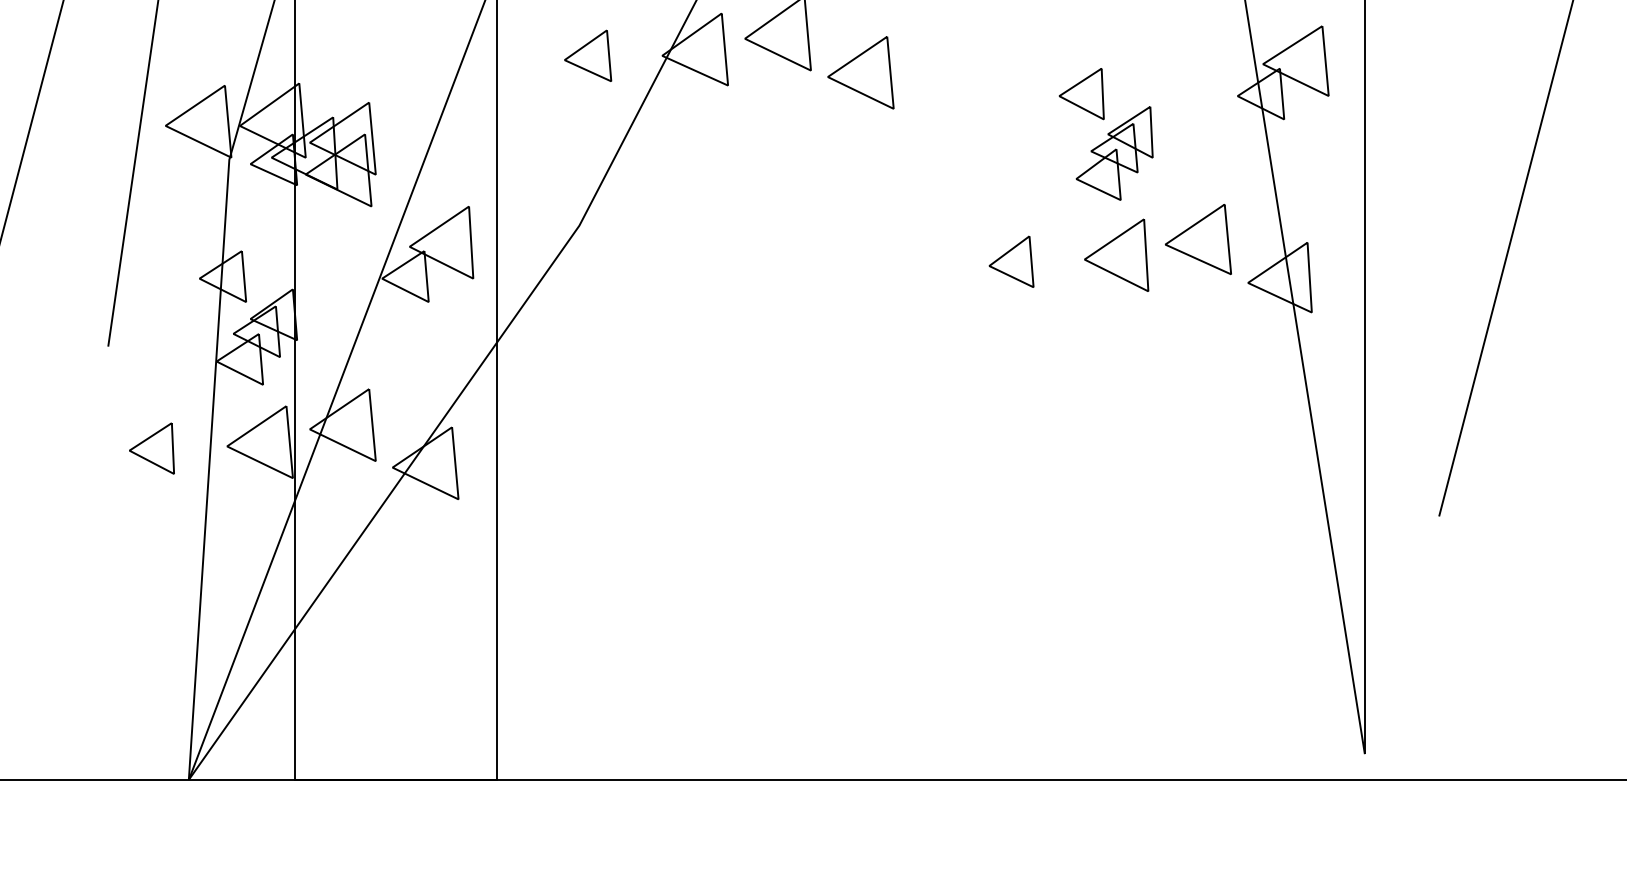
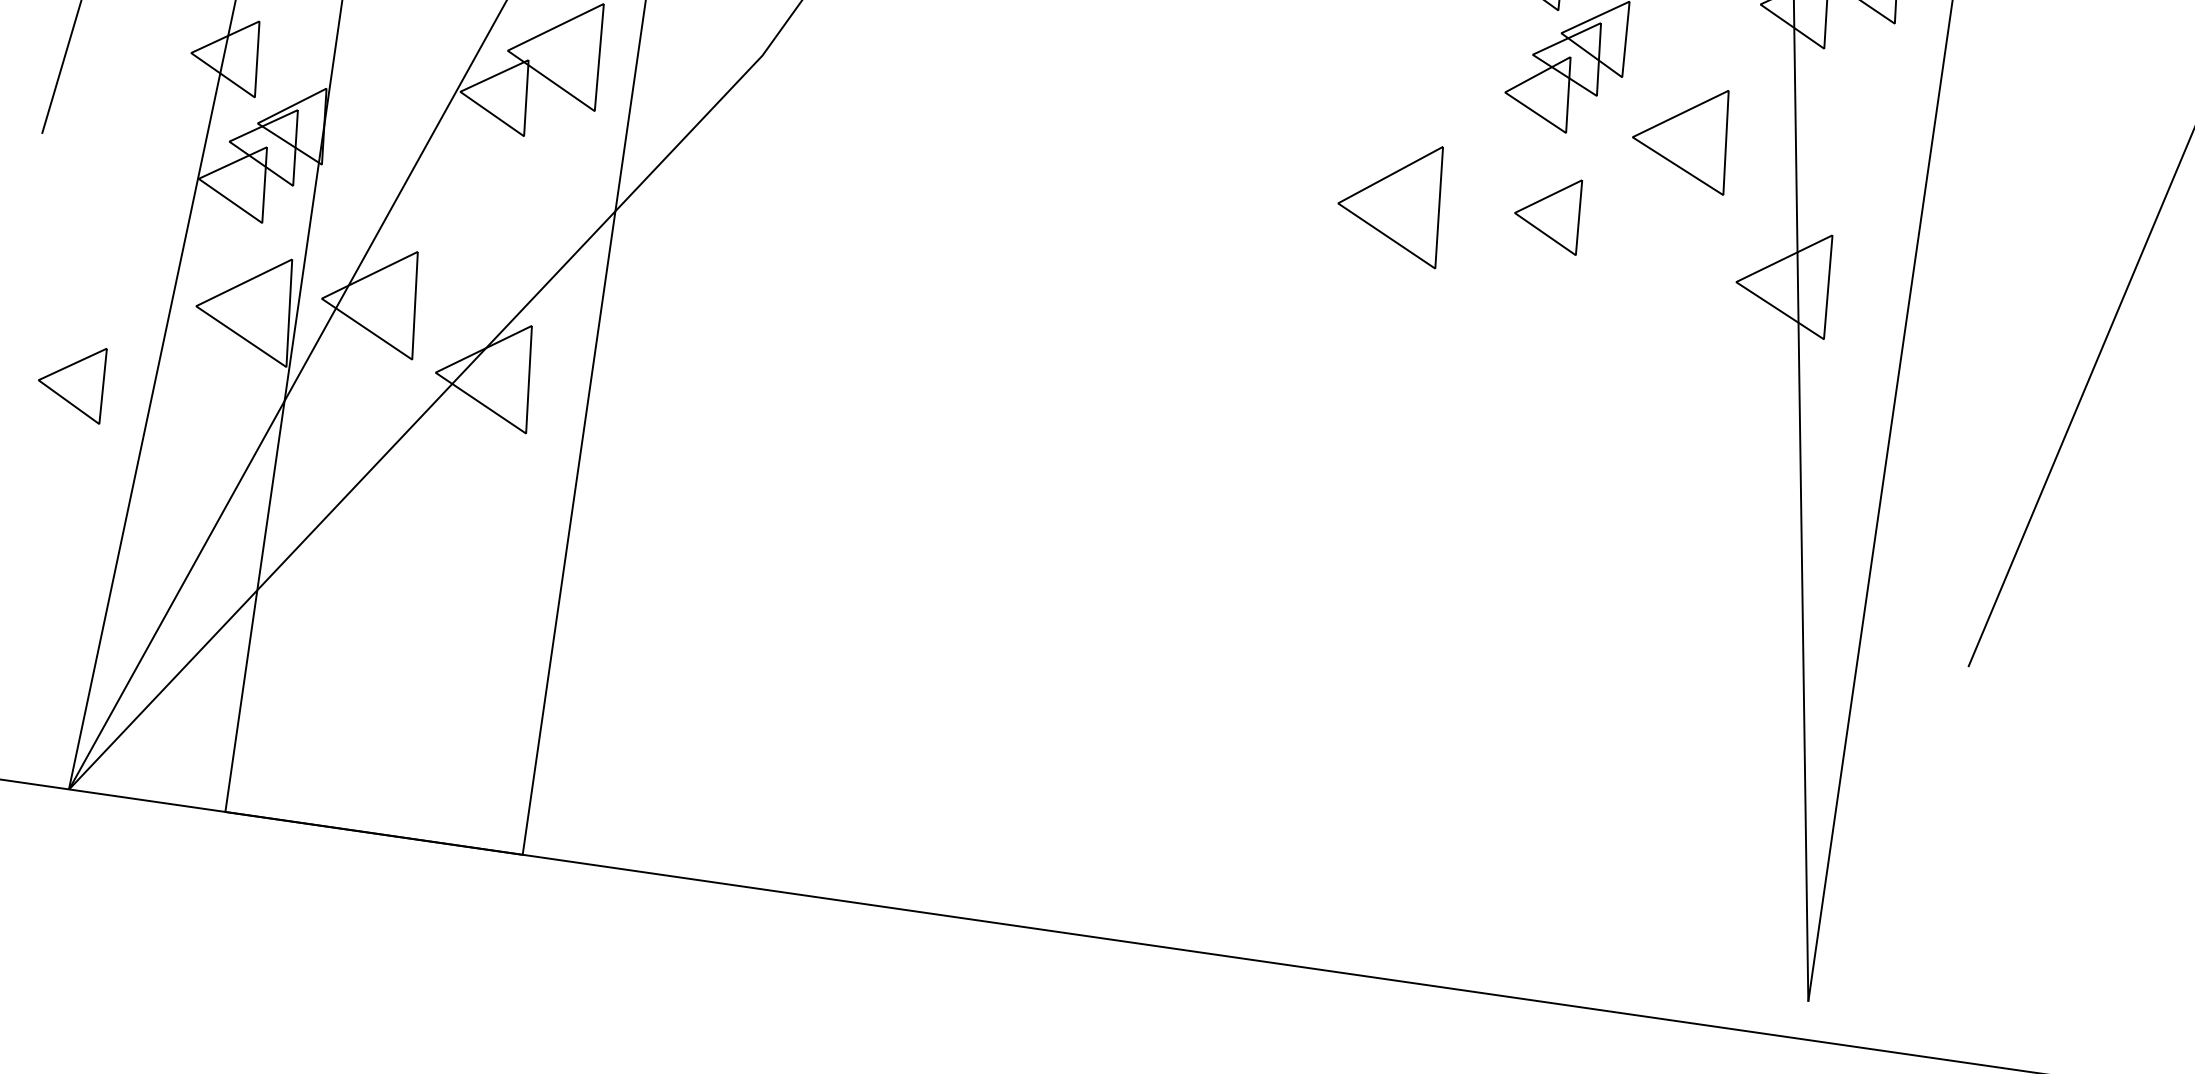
part: (1197, 239) -> (1681, 136), moved
part: (1116, 254) -> (1548, 212), size x0.7
part: (1011, 261) -> (1391, 200), size x1.6
part: (151, 448) -> (71, 381), moved

